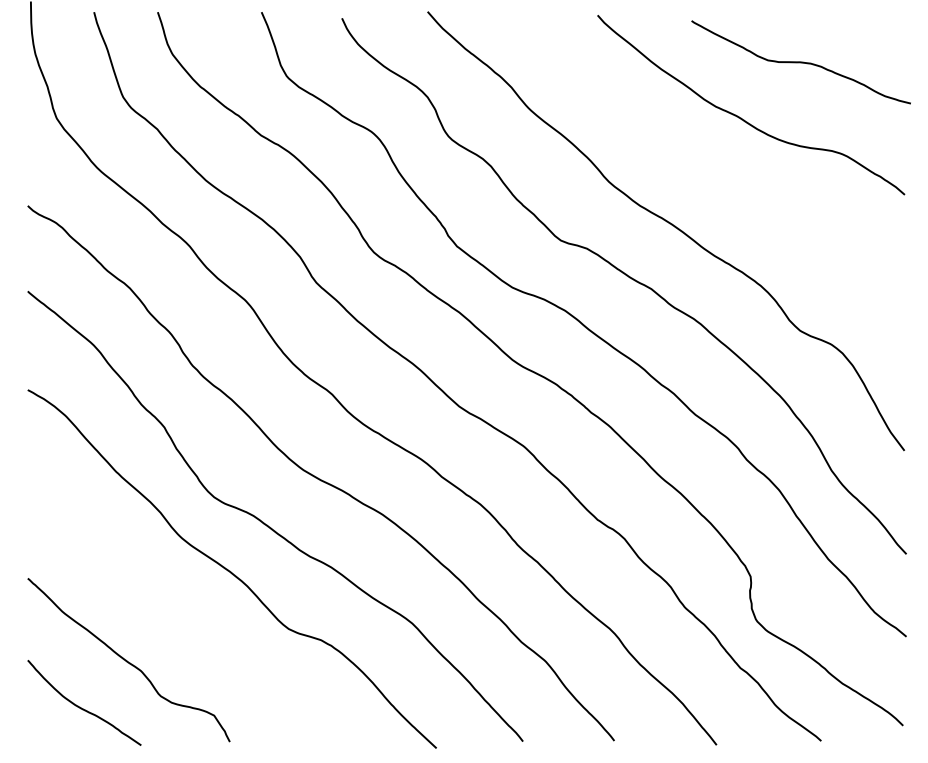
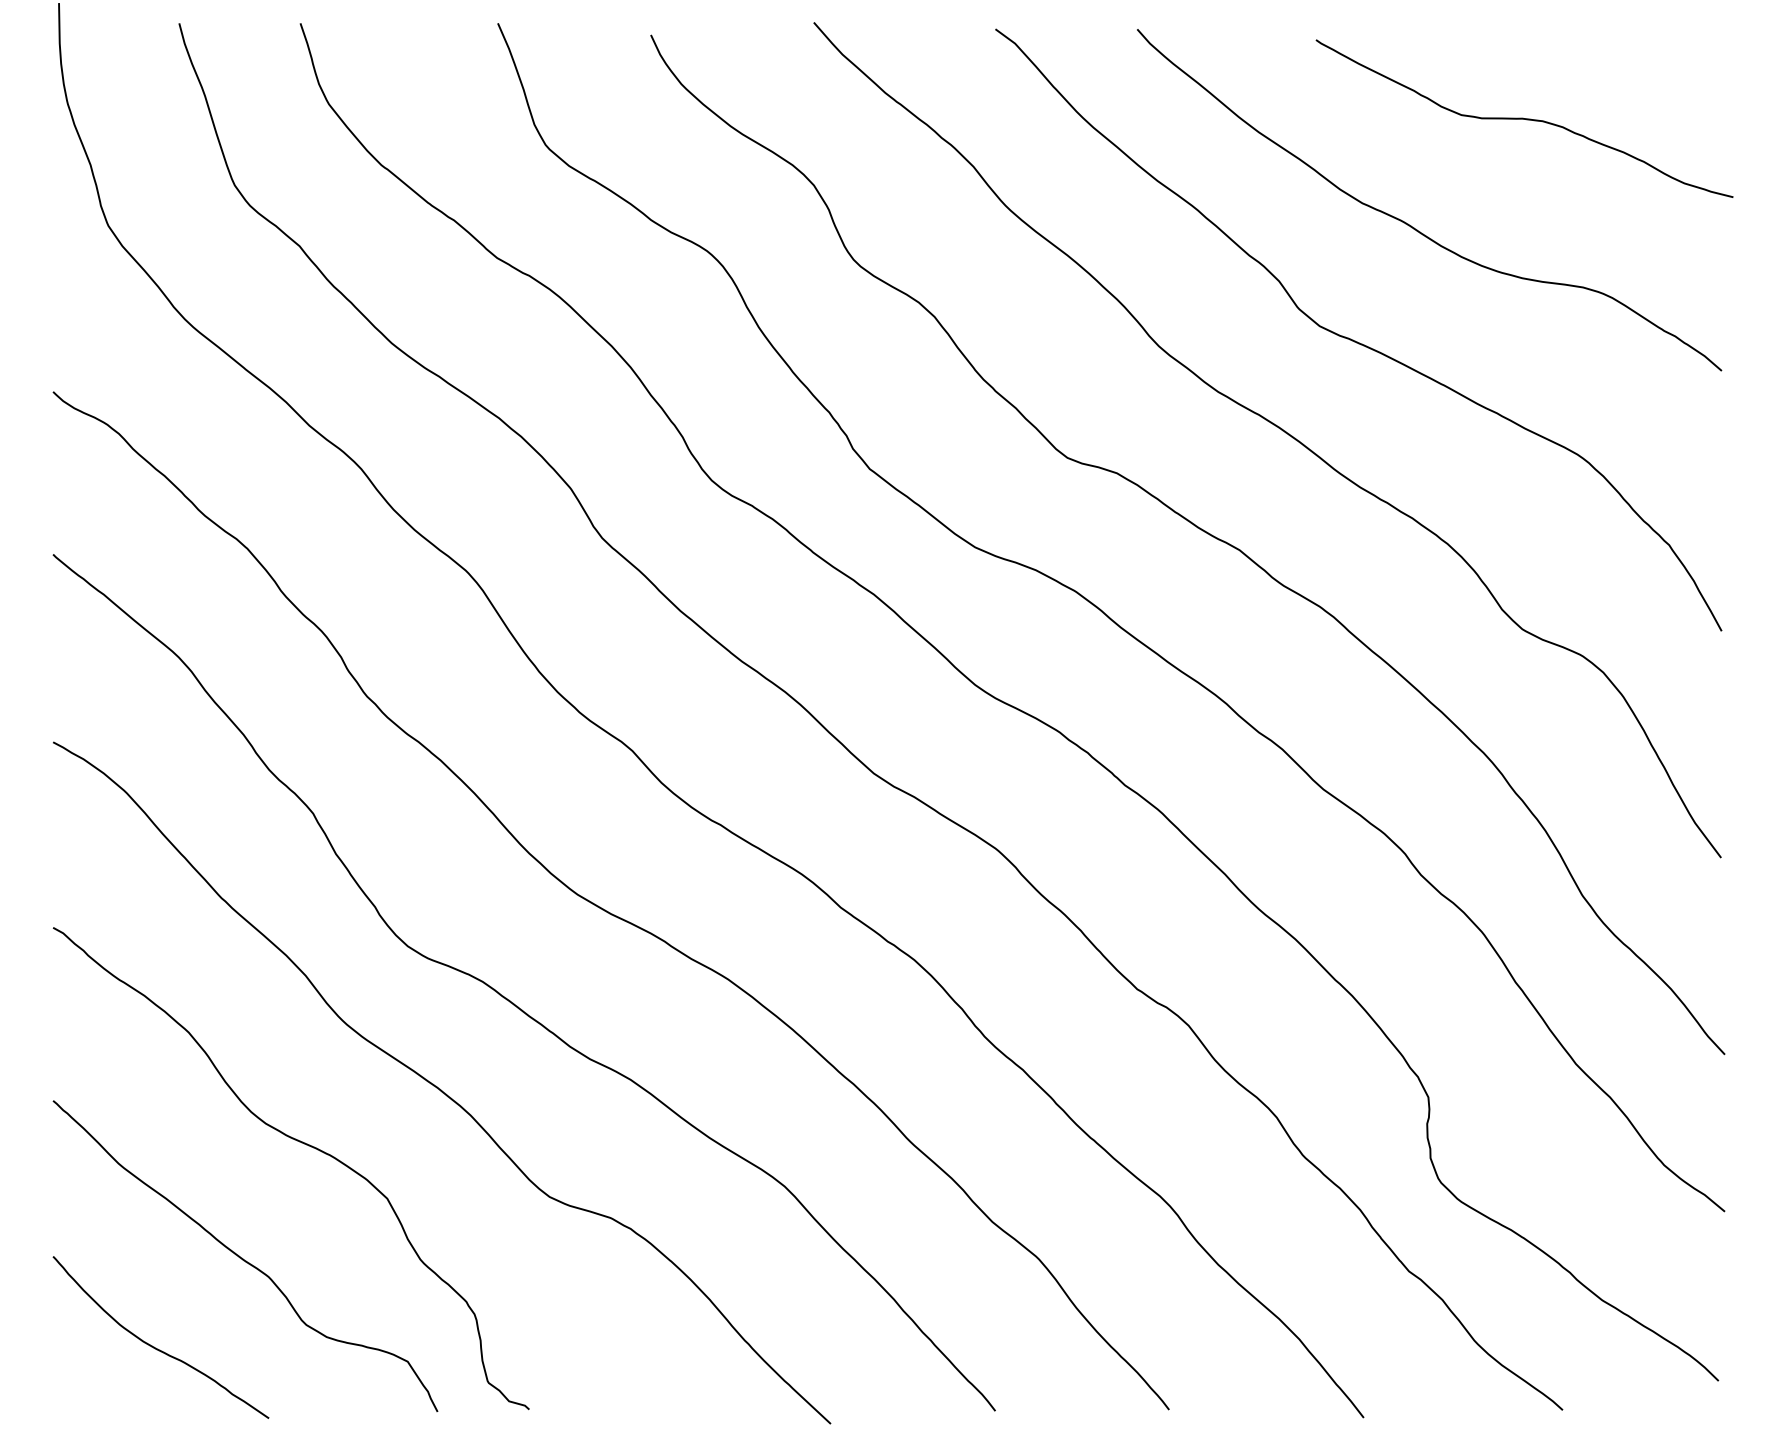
curve: (710, 177) -> (1351, 337), added
curve: (158, 601) -> (301, 1144), added

